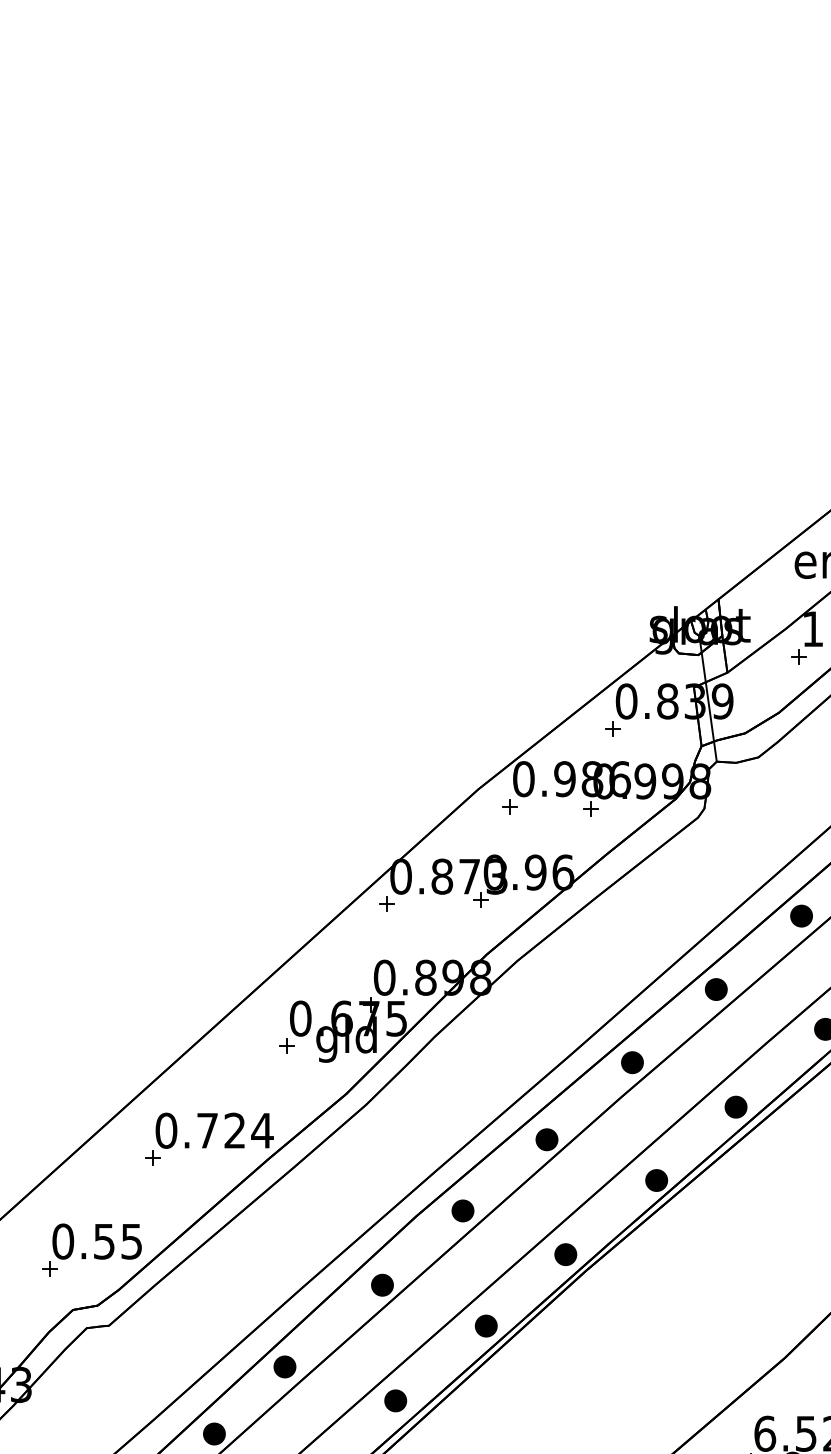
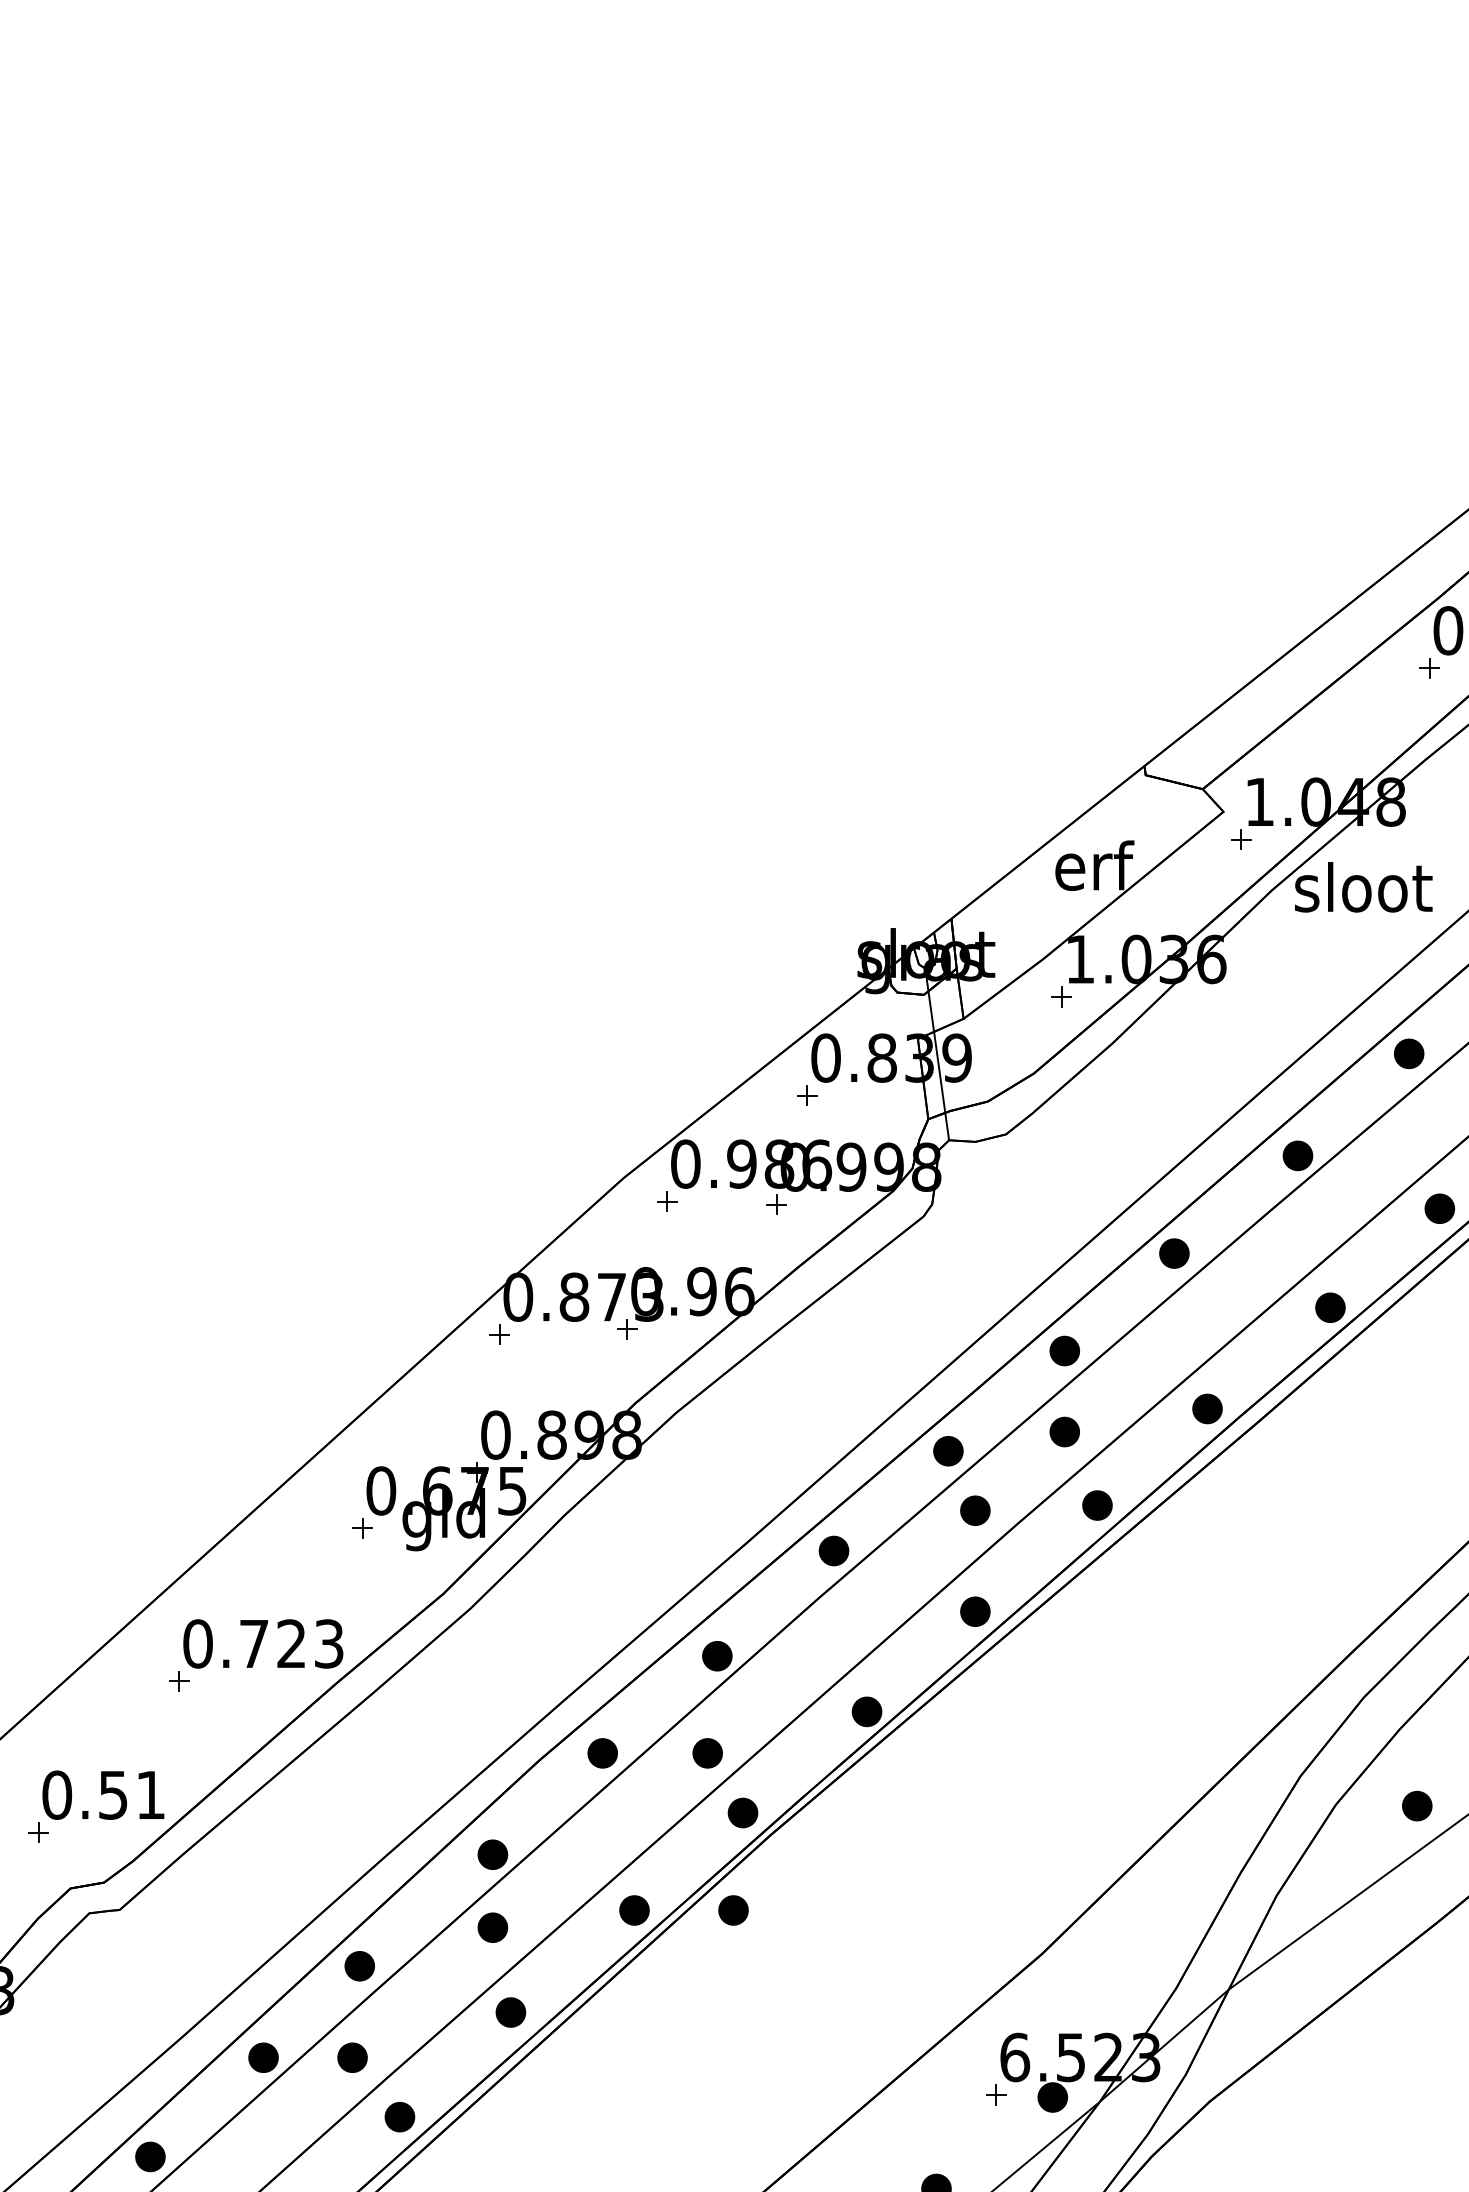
part: (801, 975) -> (1064, 1431), added
part: (736, 1032) -> (975, 1510), added
text: (262, 1130) -> (328, 1643), 0.724 -> 0.723
part: (539, 1211) -> (707, 1753), added
text: (131, 1241) -> (150, 1795), 0.55 -> 0.51
part: (558, 1326) -> (733, 1910), added
part: (382, 1338) -> (492, 1927), added
part: (279, 1433) -> (352, 2057), added

